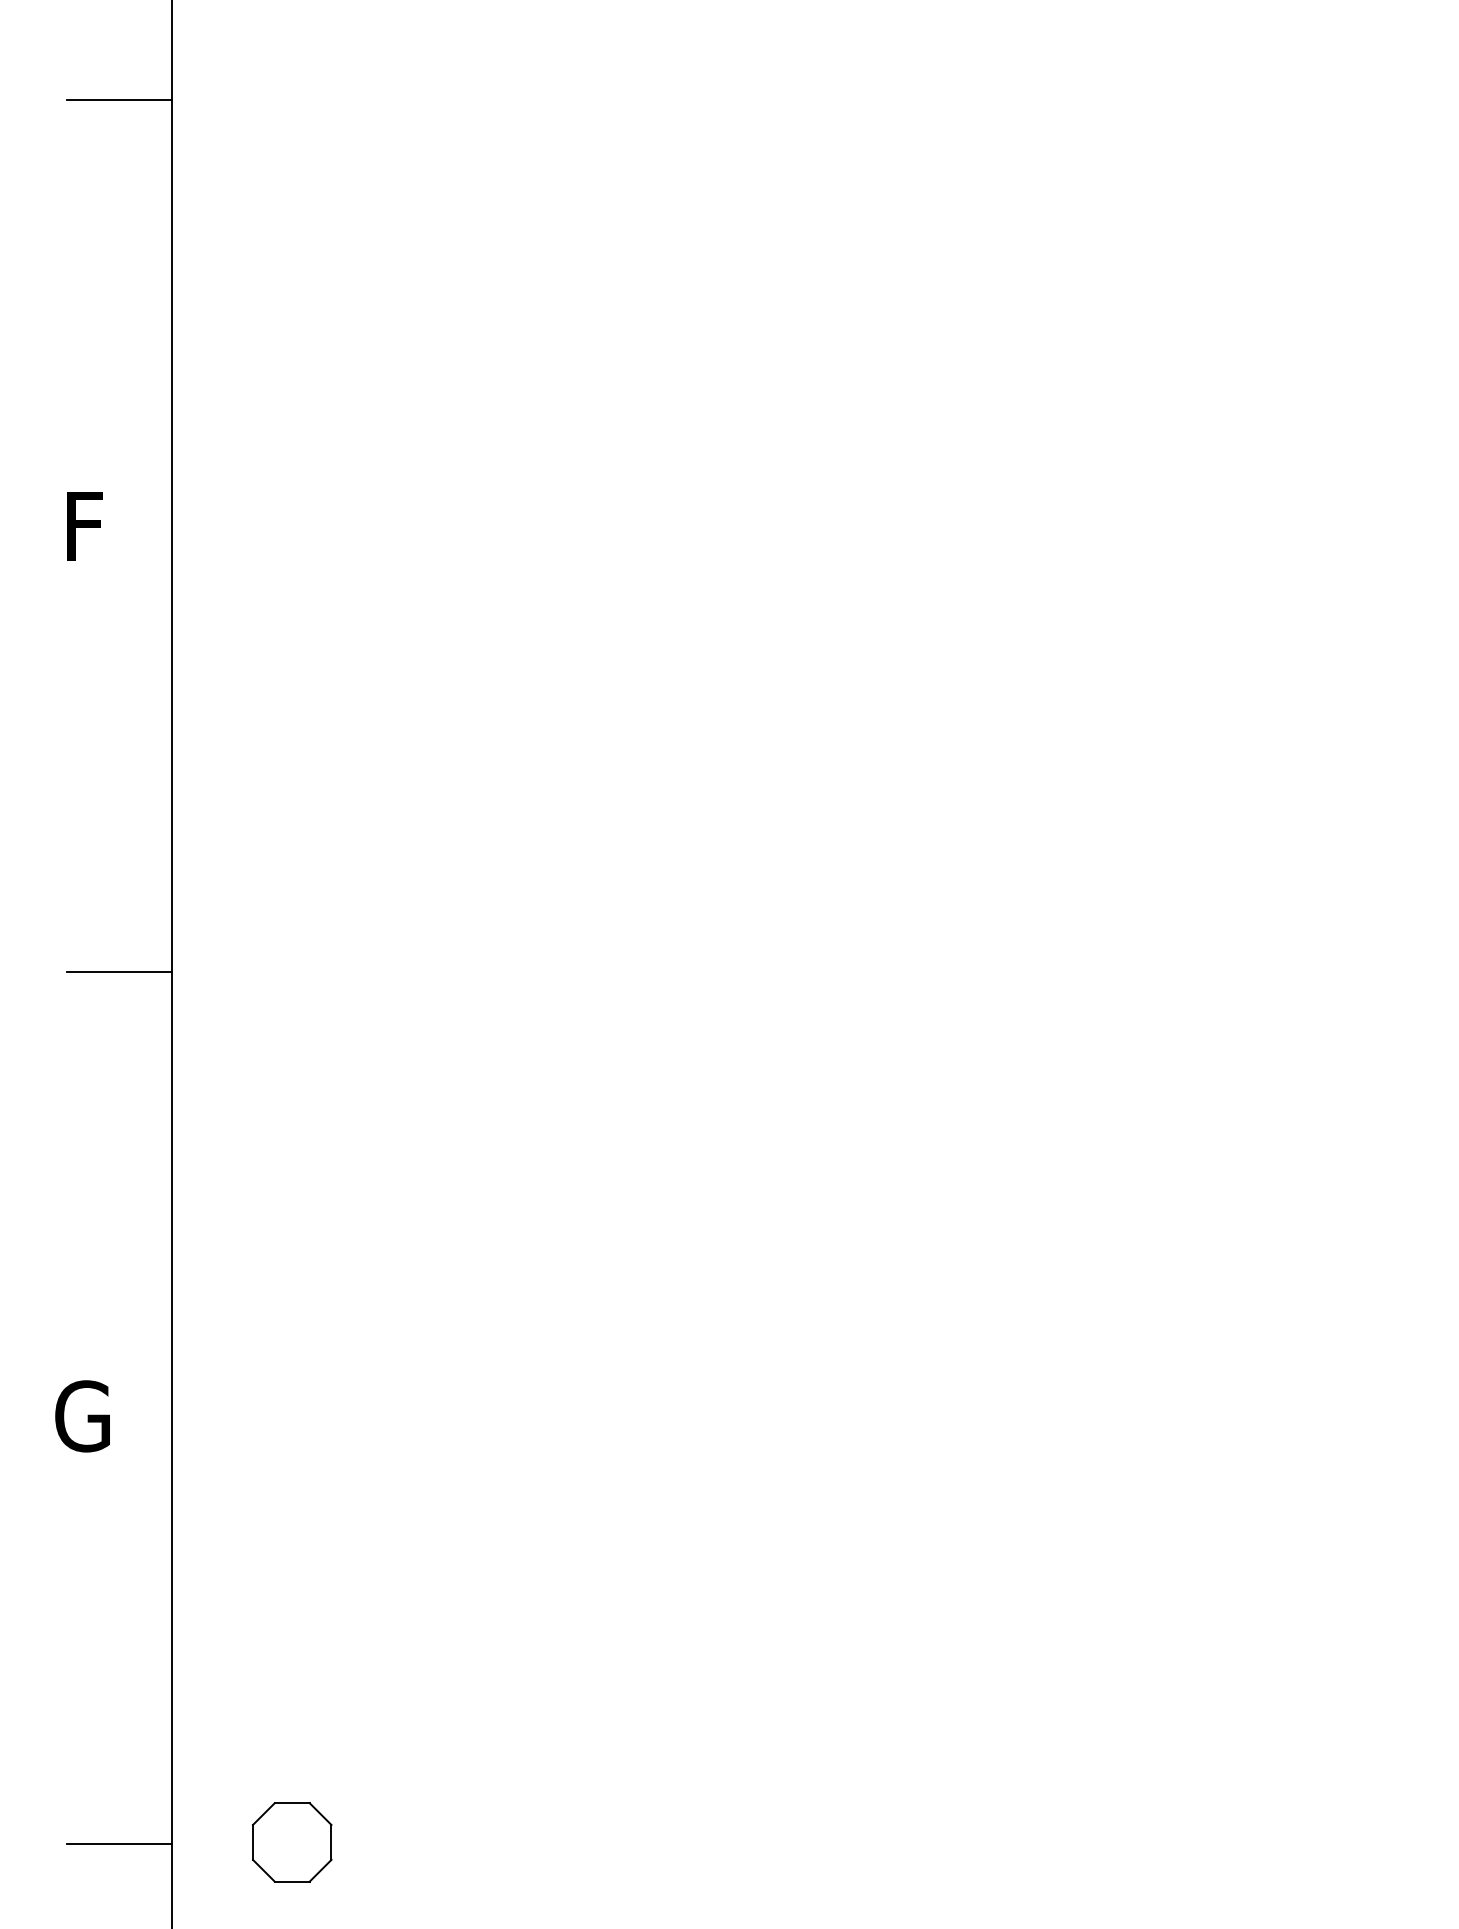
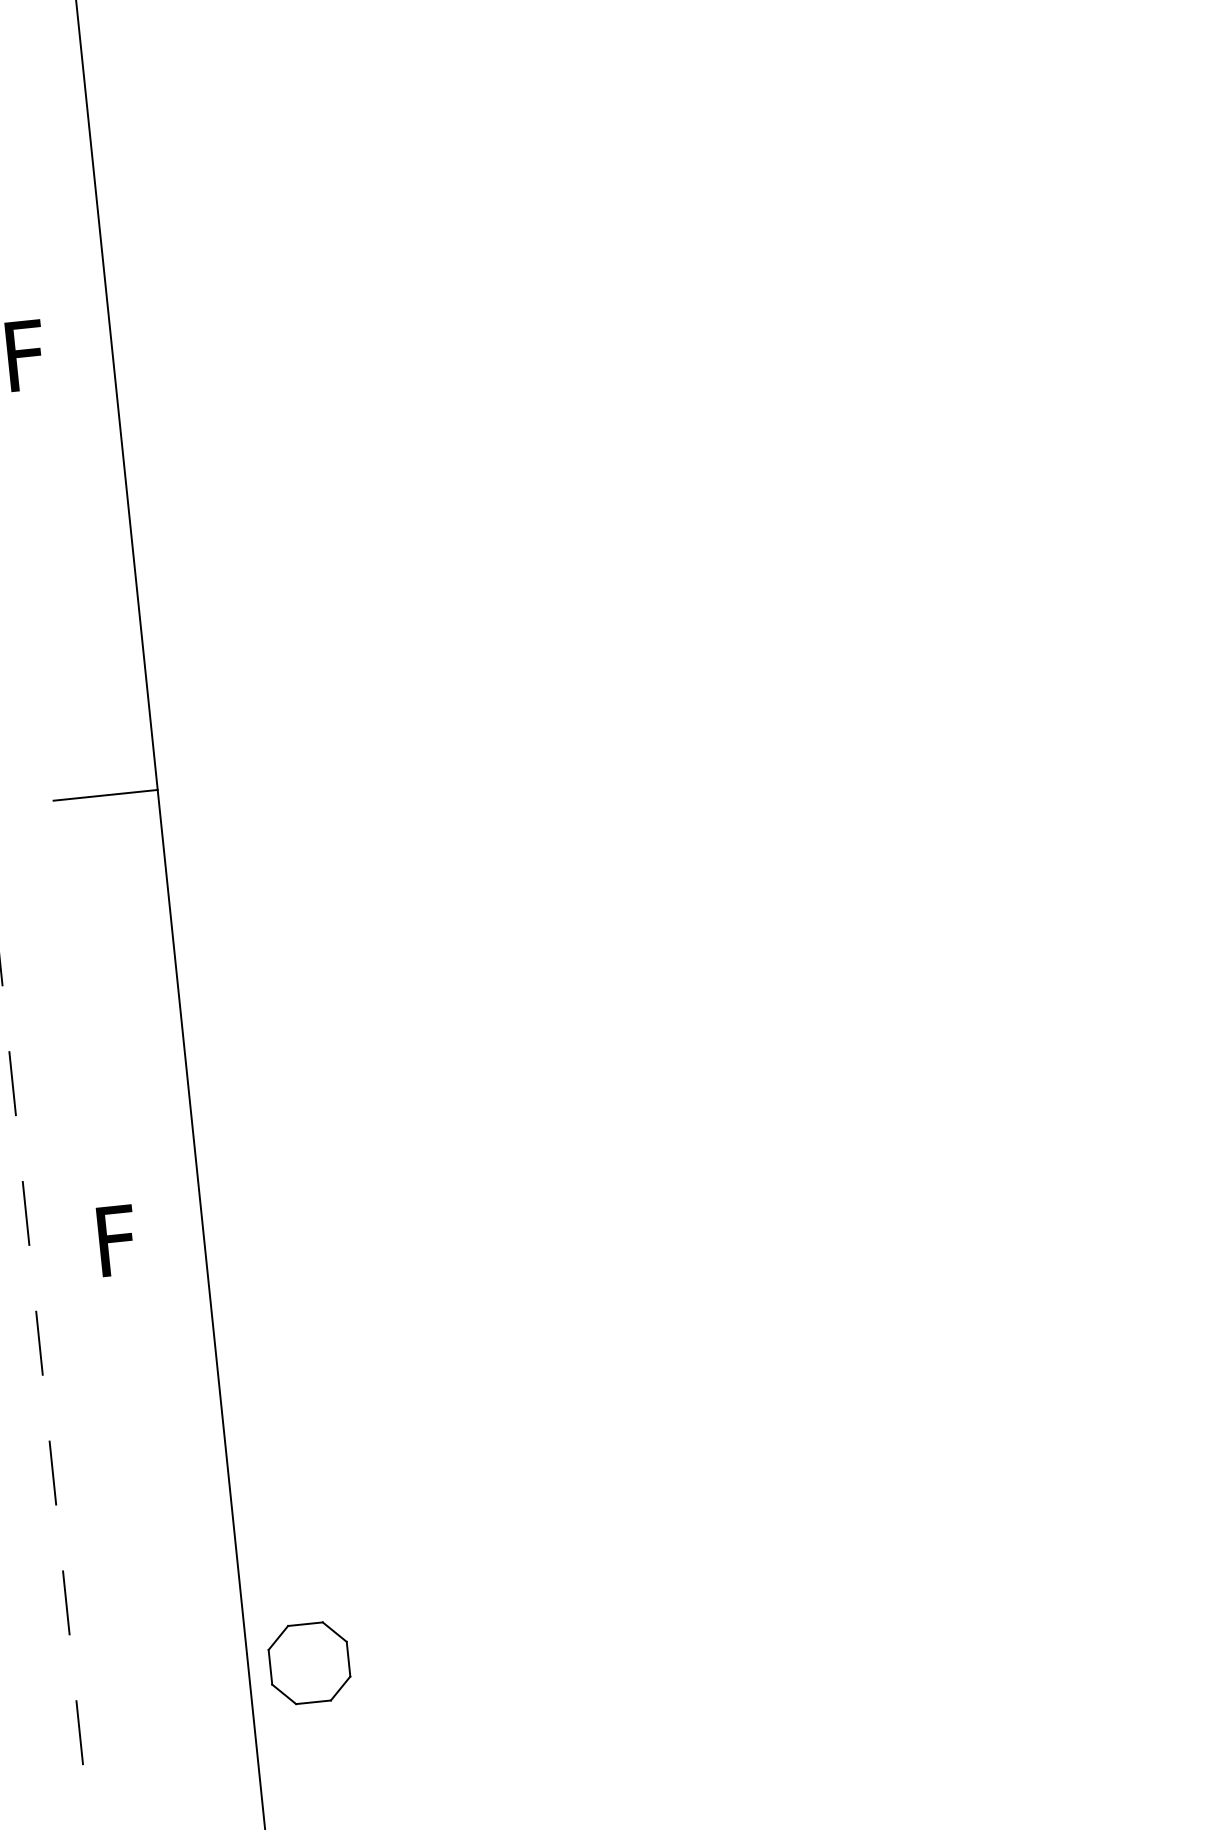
text: (82, 1416) -> (114, 1241), G -> F
part: (292, 1842) -> (309, 1663), moved
line: (119, 1844) -> (195, 1663), removed

